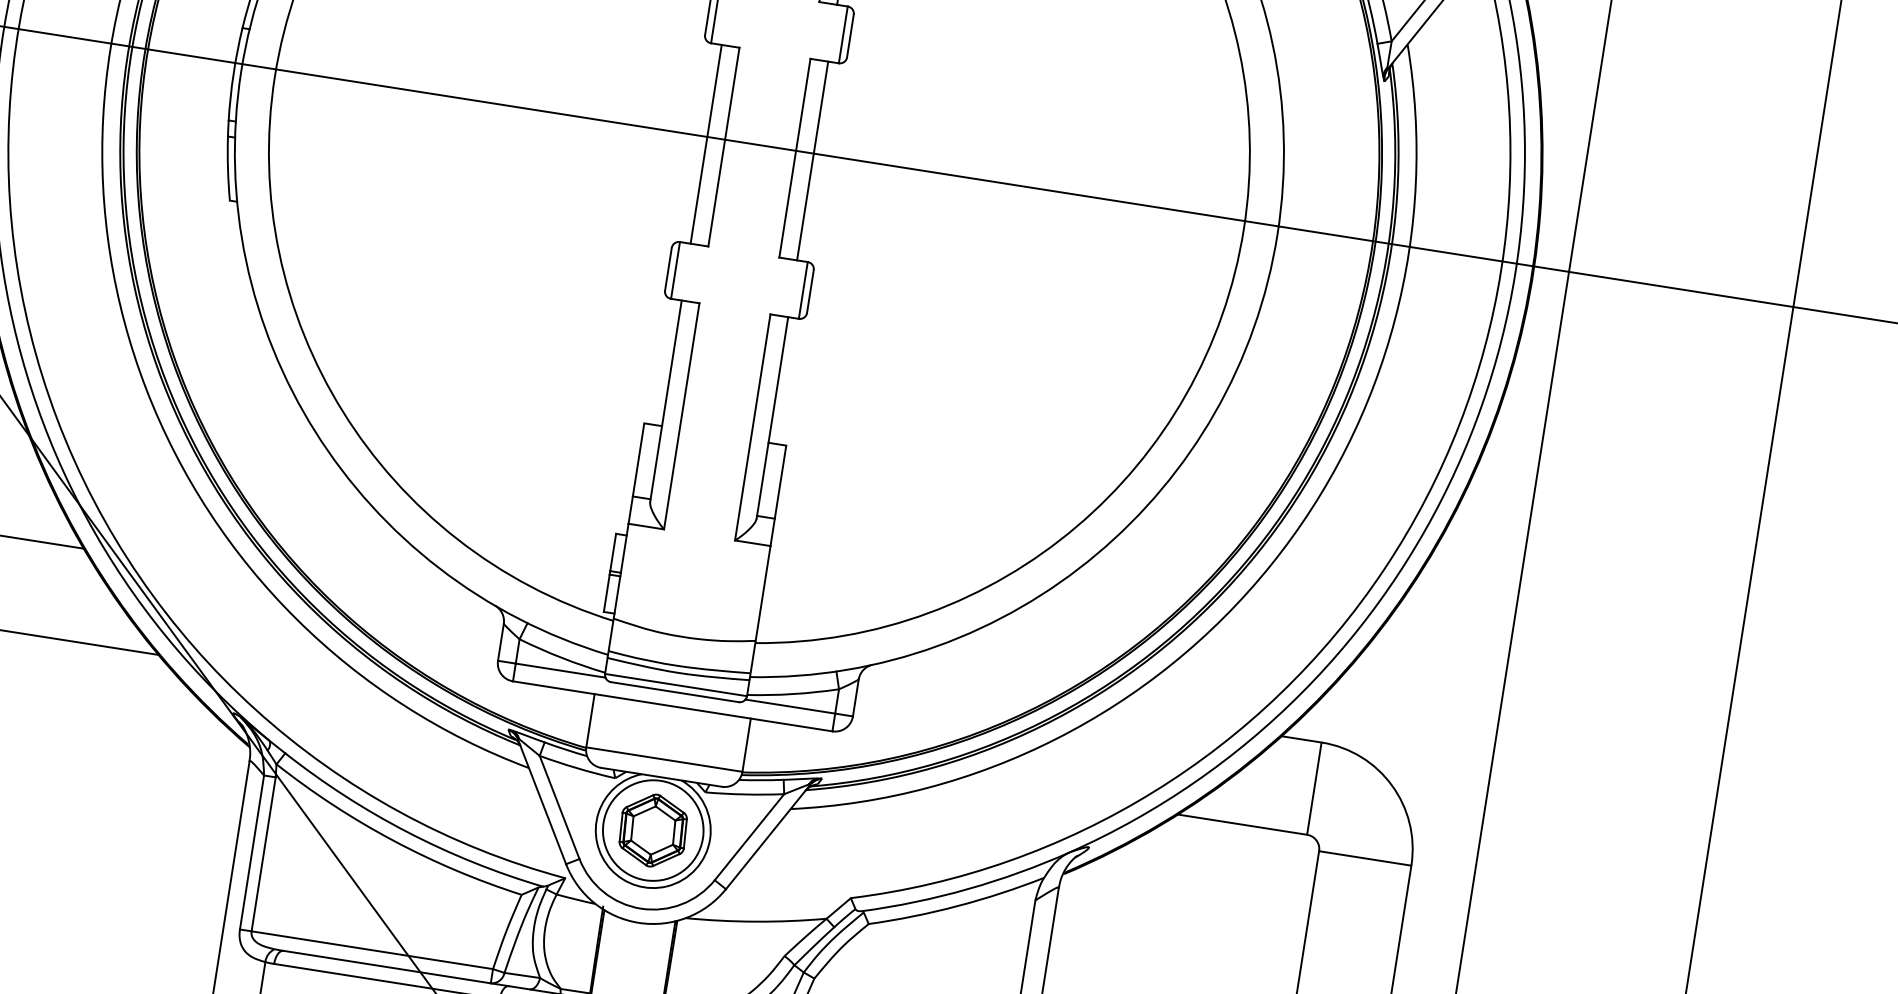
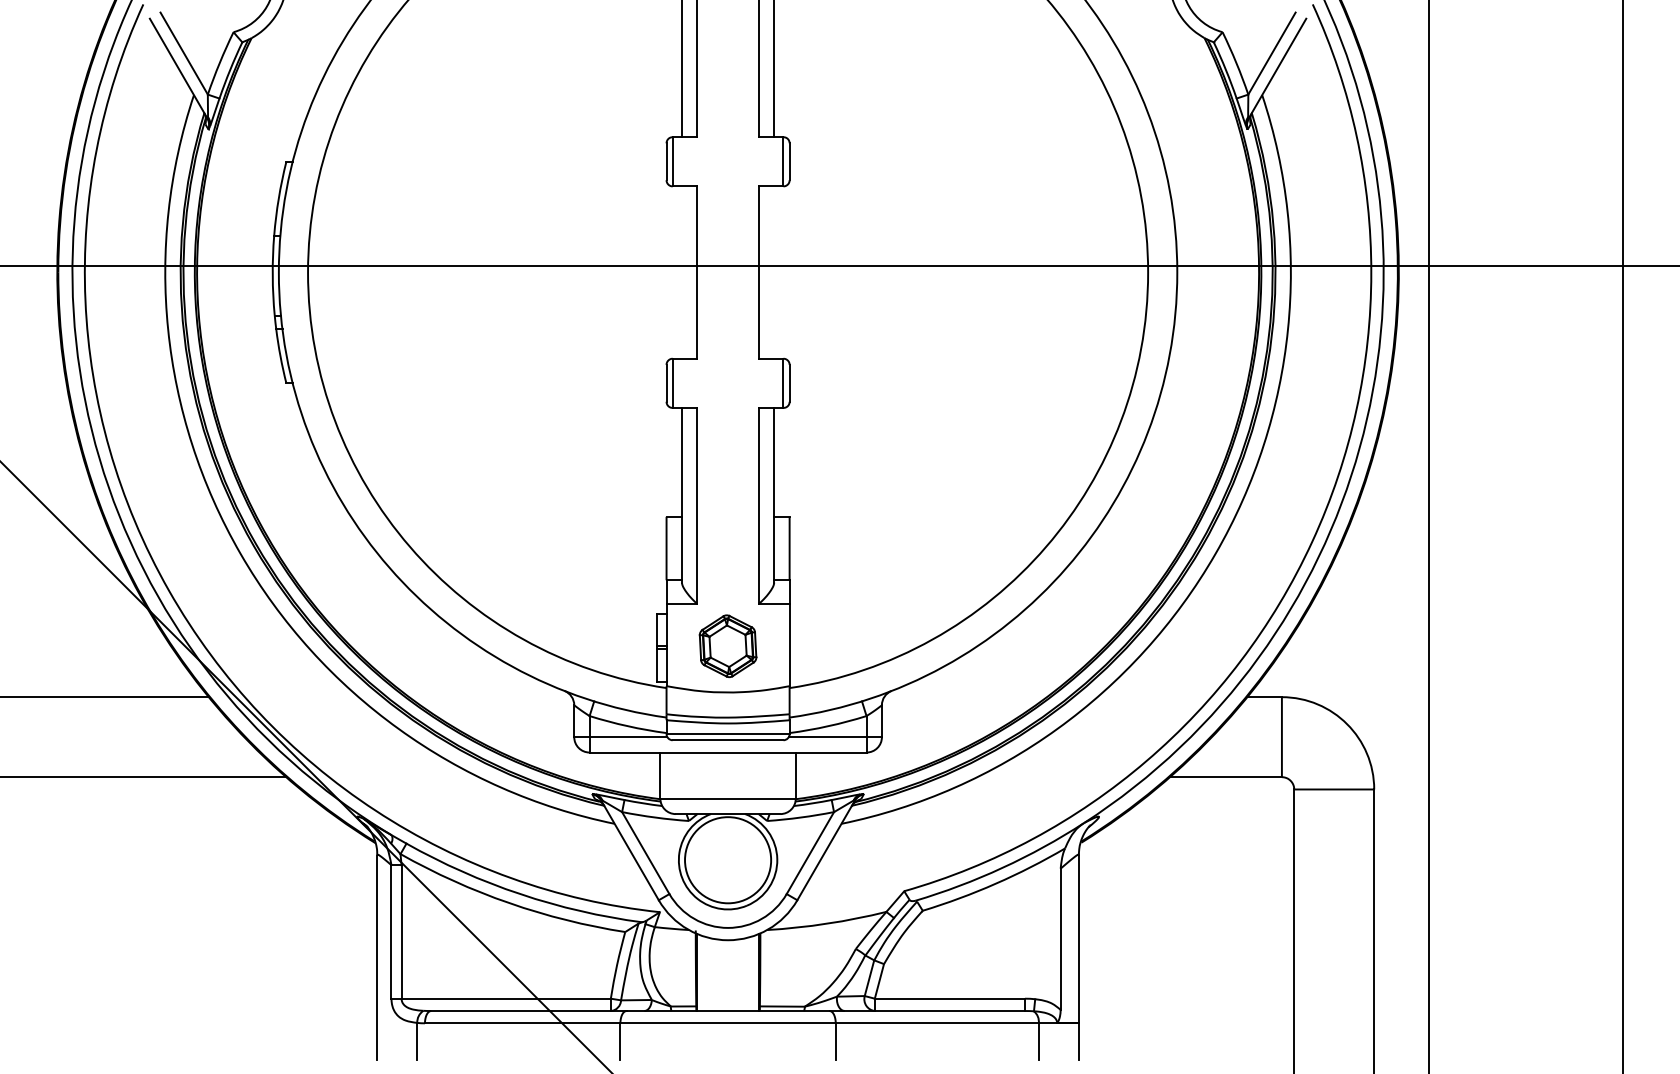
line: (705, 144) -> (681, 272), removed
line: (812, 160) -> (774, 272), removed
part: (652, 830) -> (727, 646), moved

